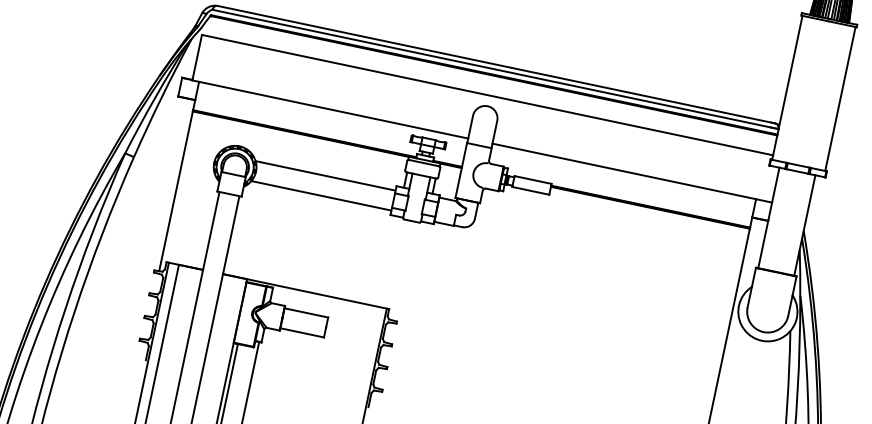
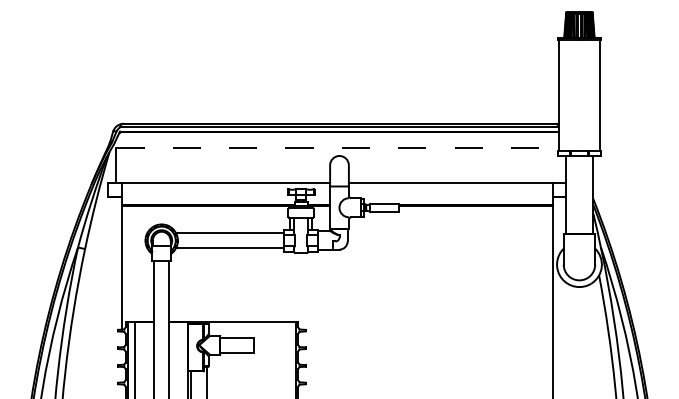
line: (488, 95) -> (338, 147), solid -> dashed

